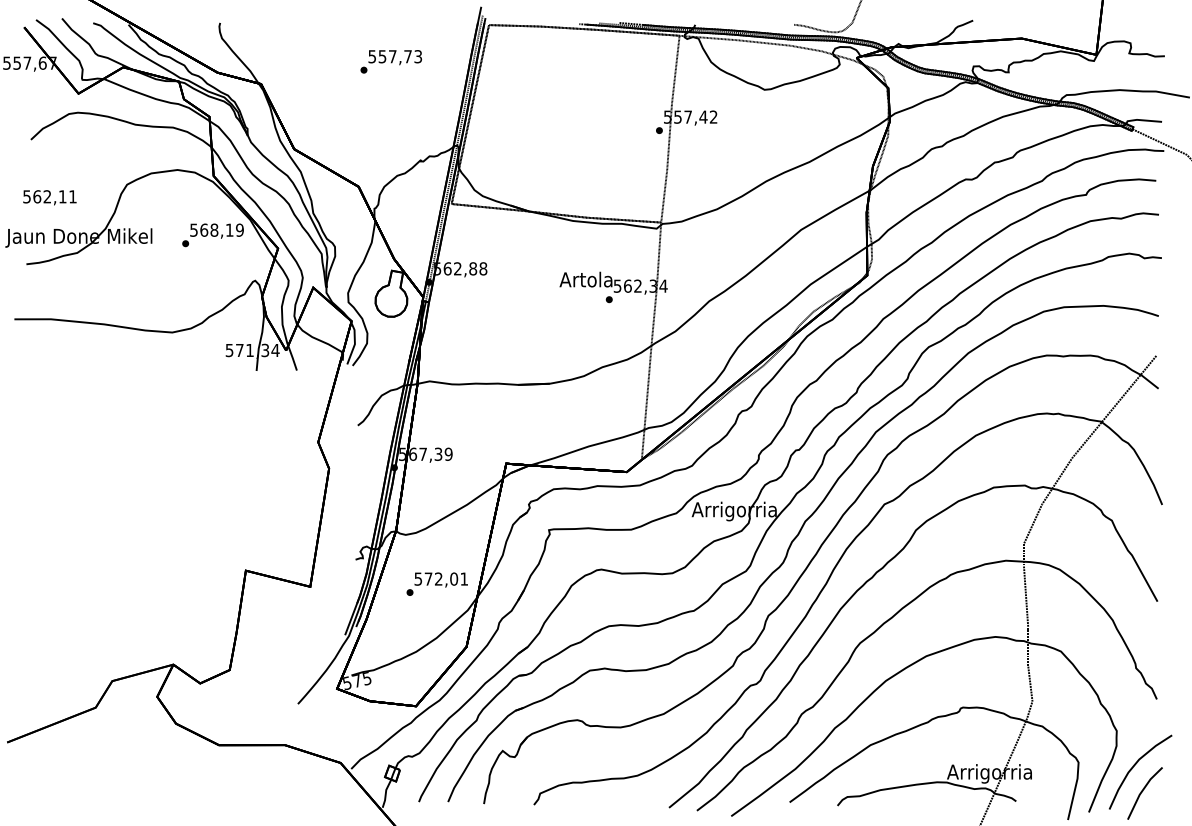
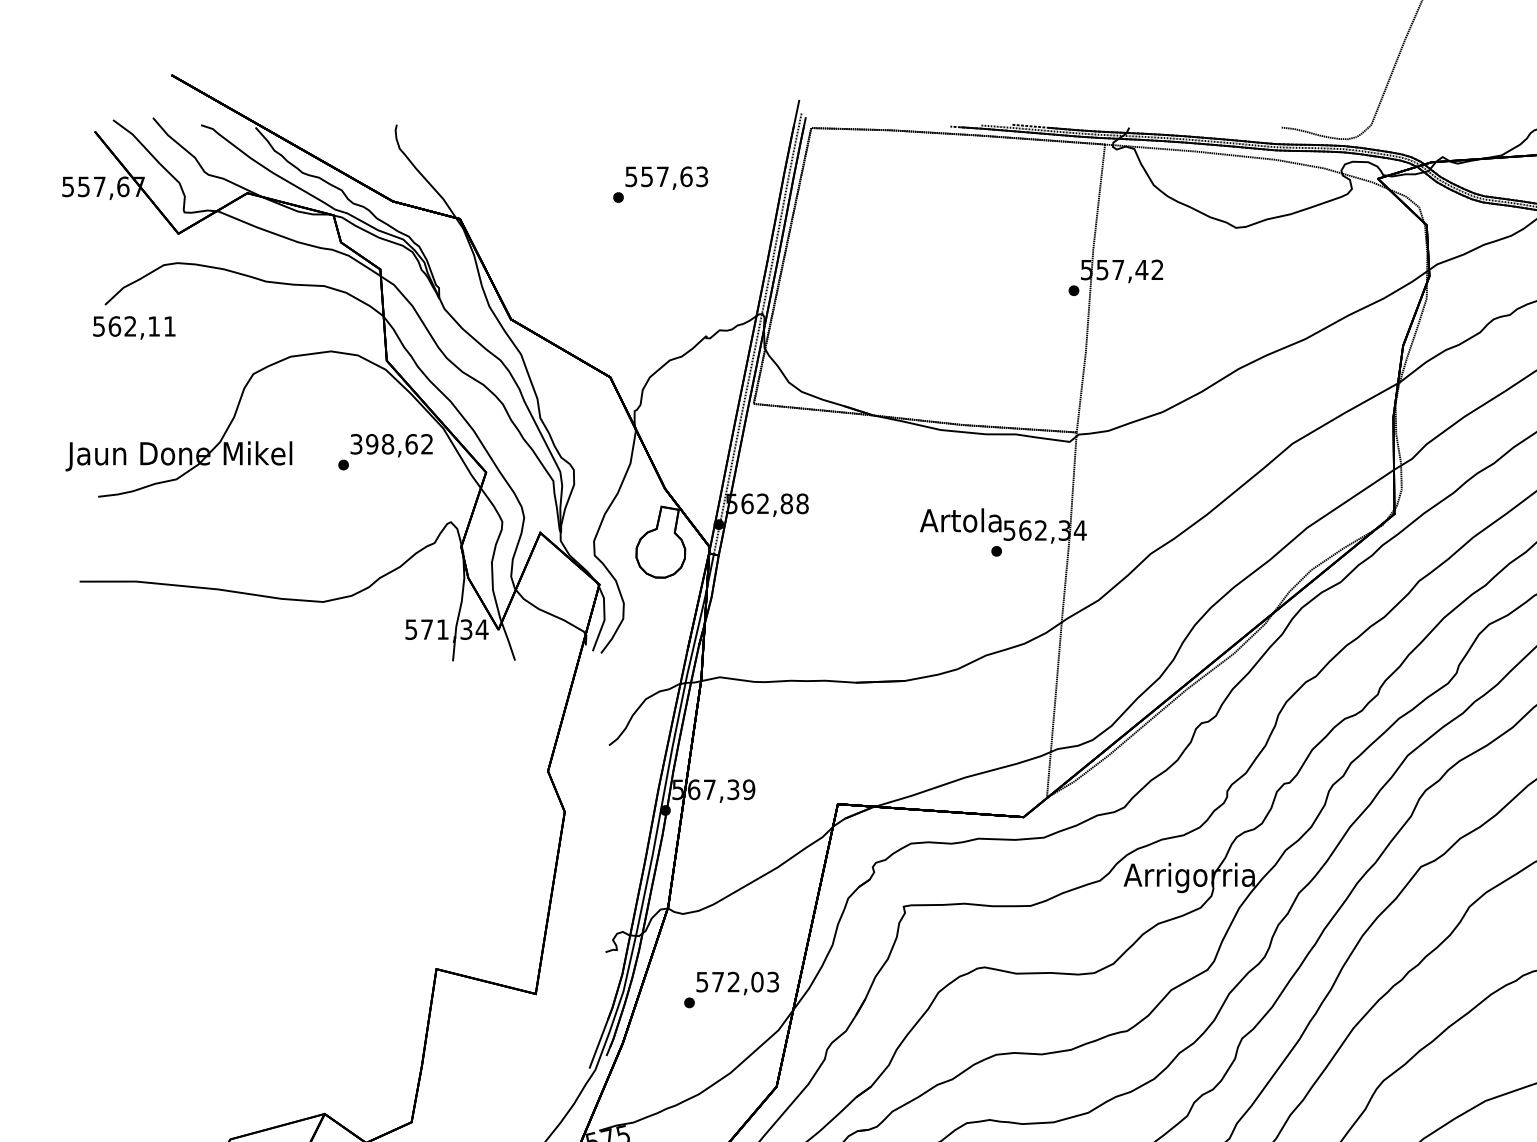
text: (408, 56) -> (687, 176), 557,73 -> 557,63
text: (49, 197) -> (133, 327), moved
text: (216, 229) -> (391, 443), 568,19 -> 398,62
text: (464, 578) -> (773, 981), 572,01 -> 572,03

